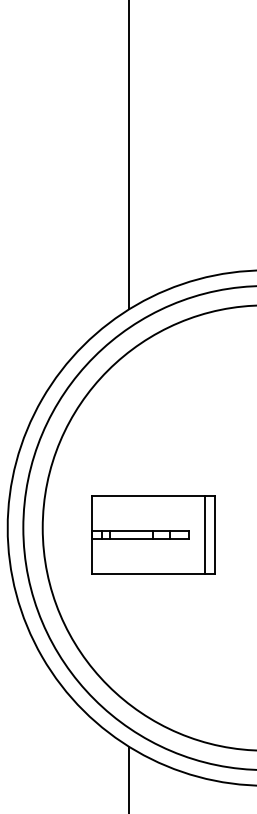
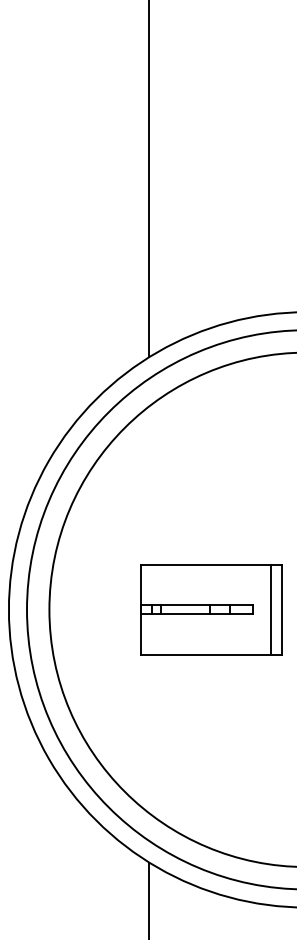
part: (153, 534) -> (211, 609), moved

